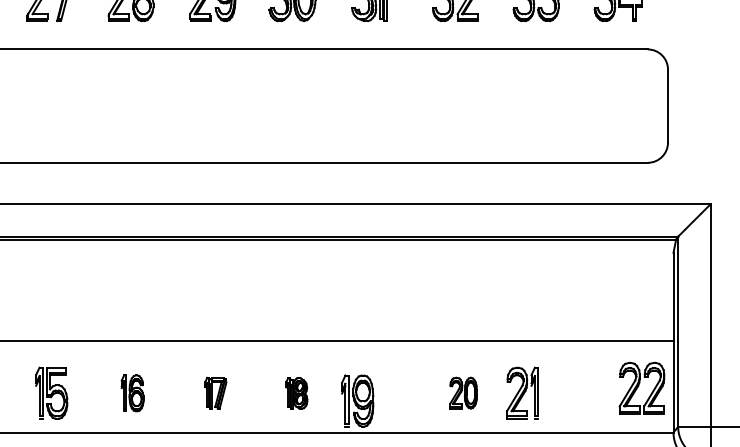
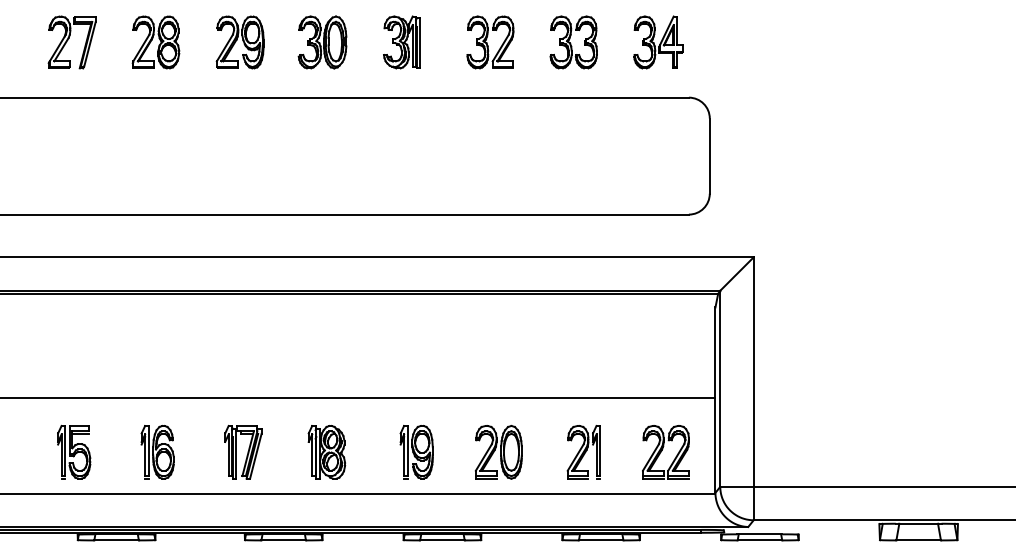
part: (641, 388) -> (665, 452), moved
part: (215, 392) -> (243, 451), size x1.67
part: (463, 392) -> (498, 451), size x1.67
part: (132, 393) -> (157, 452), size x1.43
part: (296, 393) -> (326, 452), size x1.67
part: (522, 393) -> (583, 452), moved
part: (357, 401) -> (416, 452), moved

